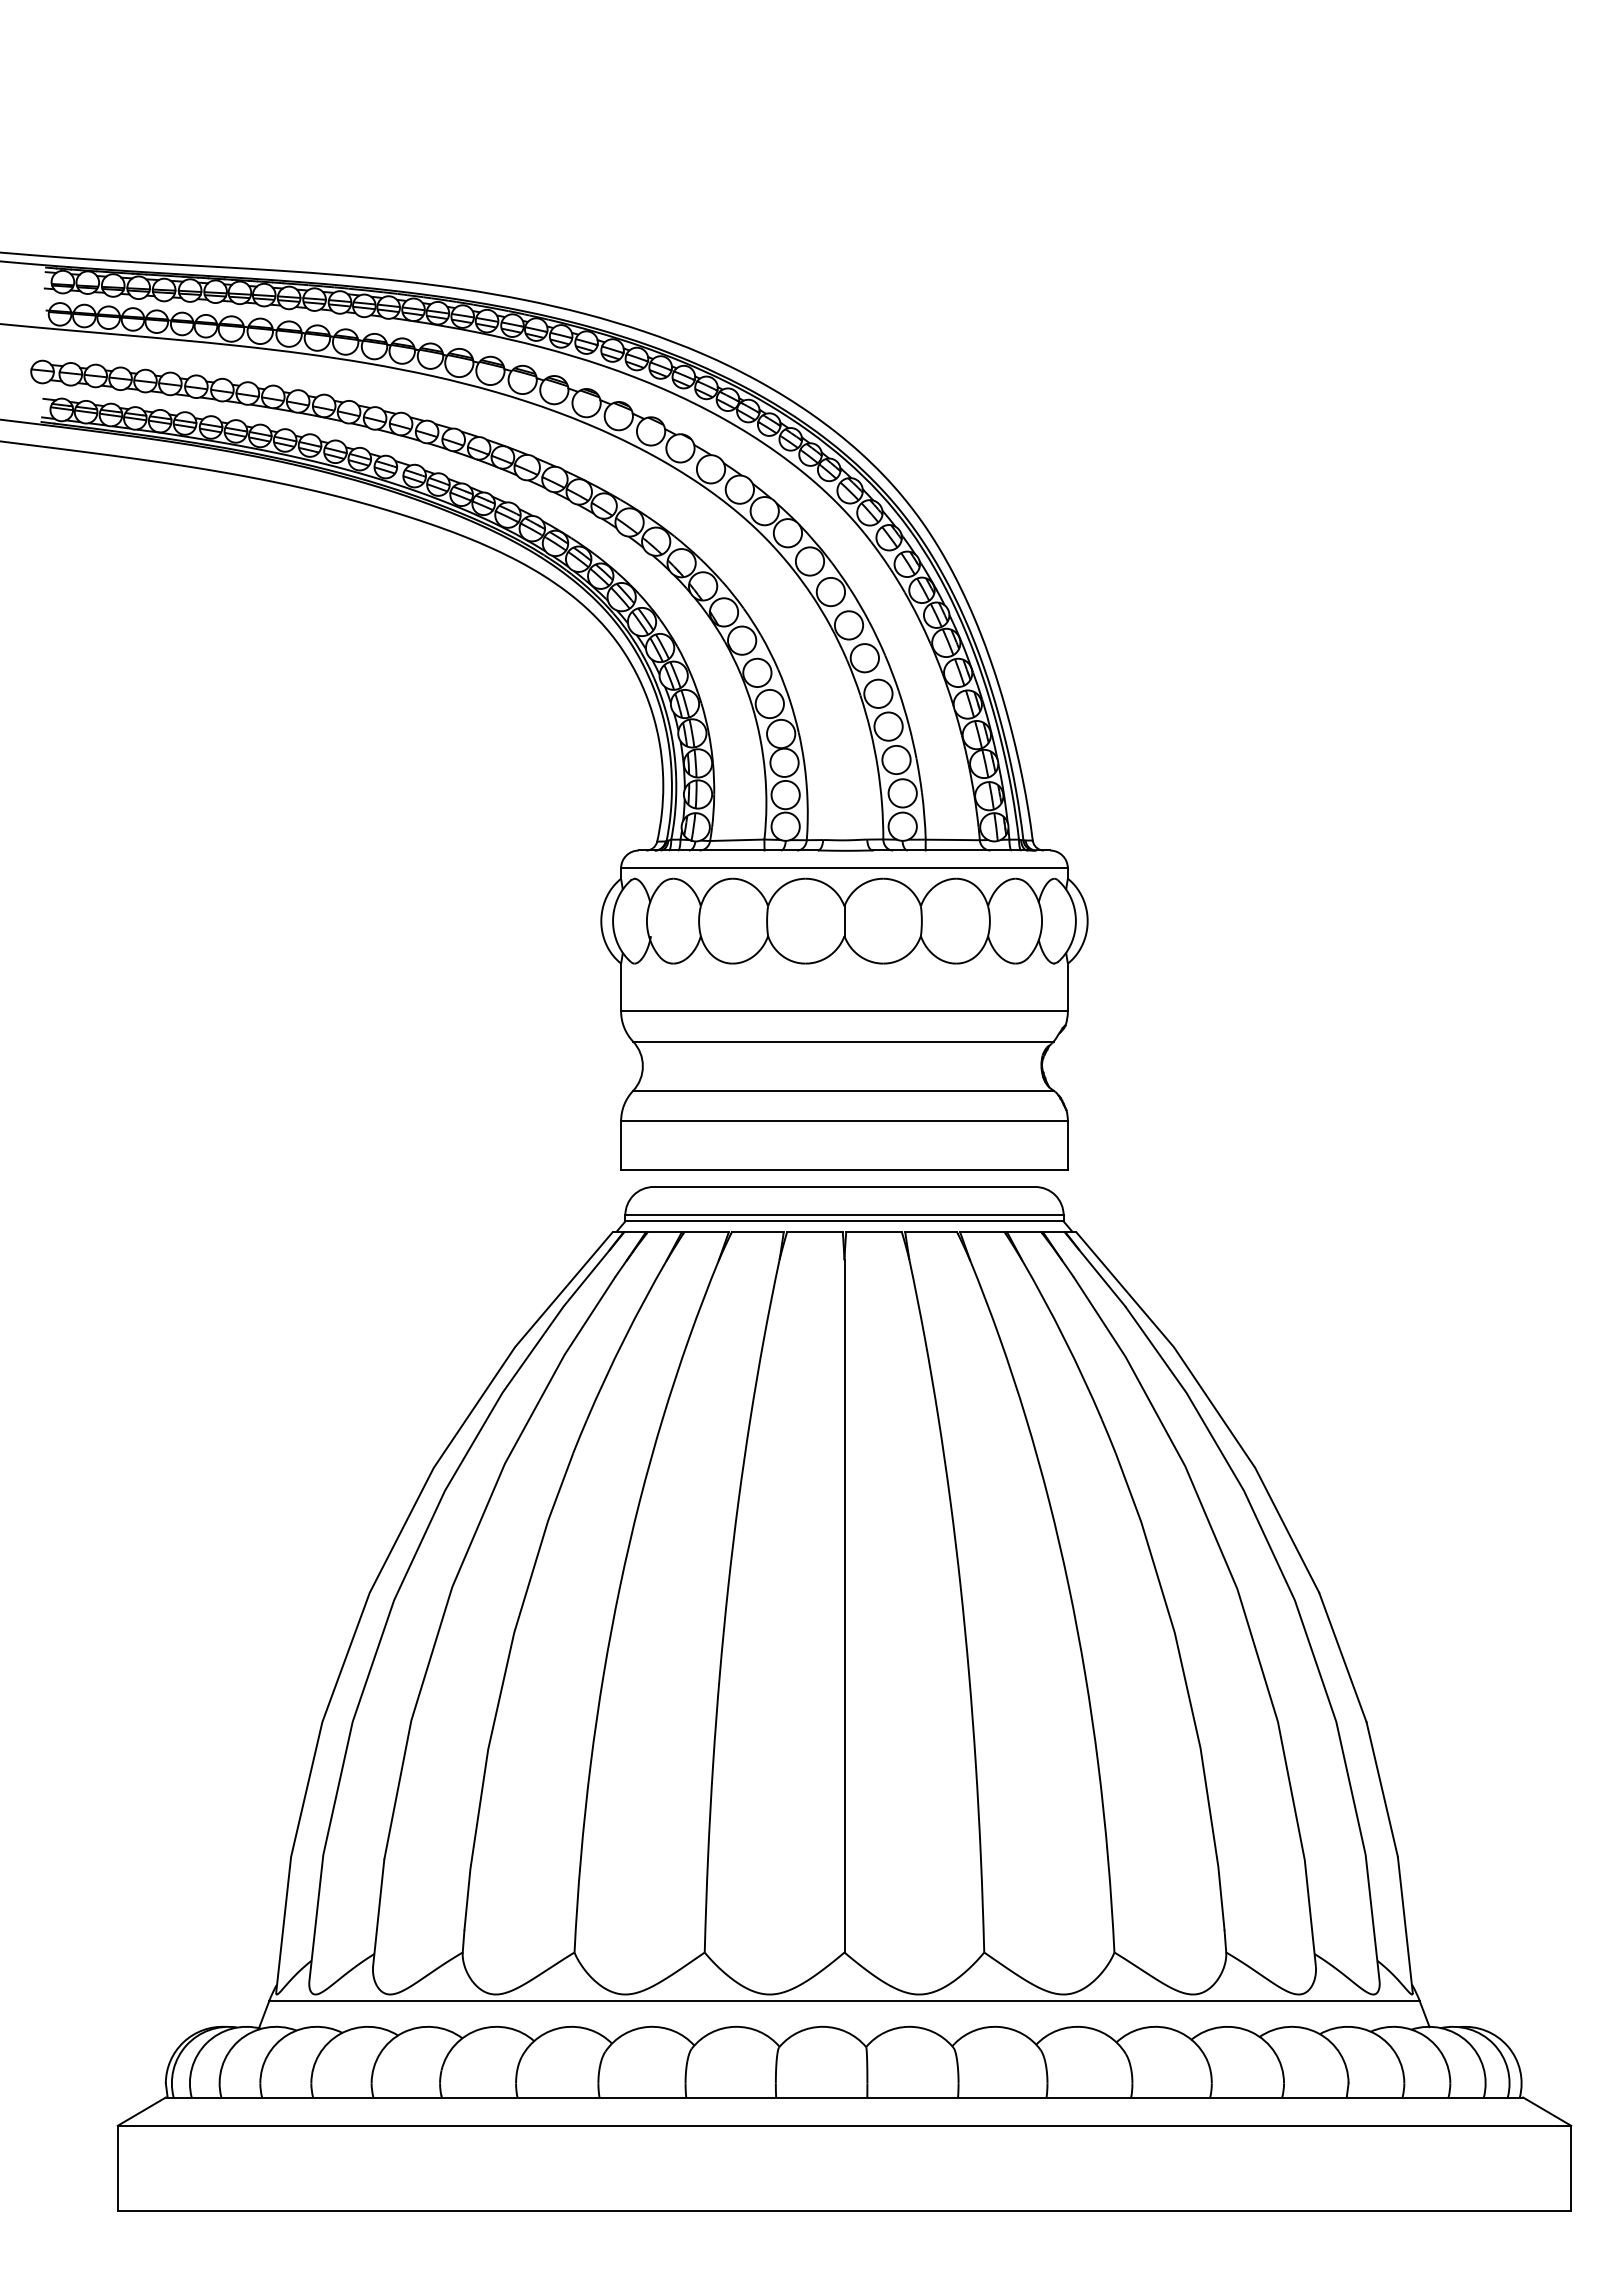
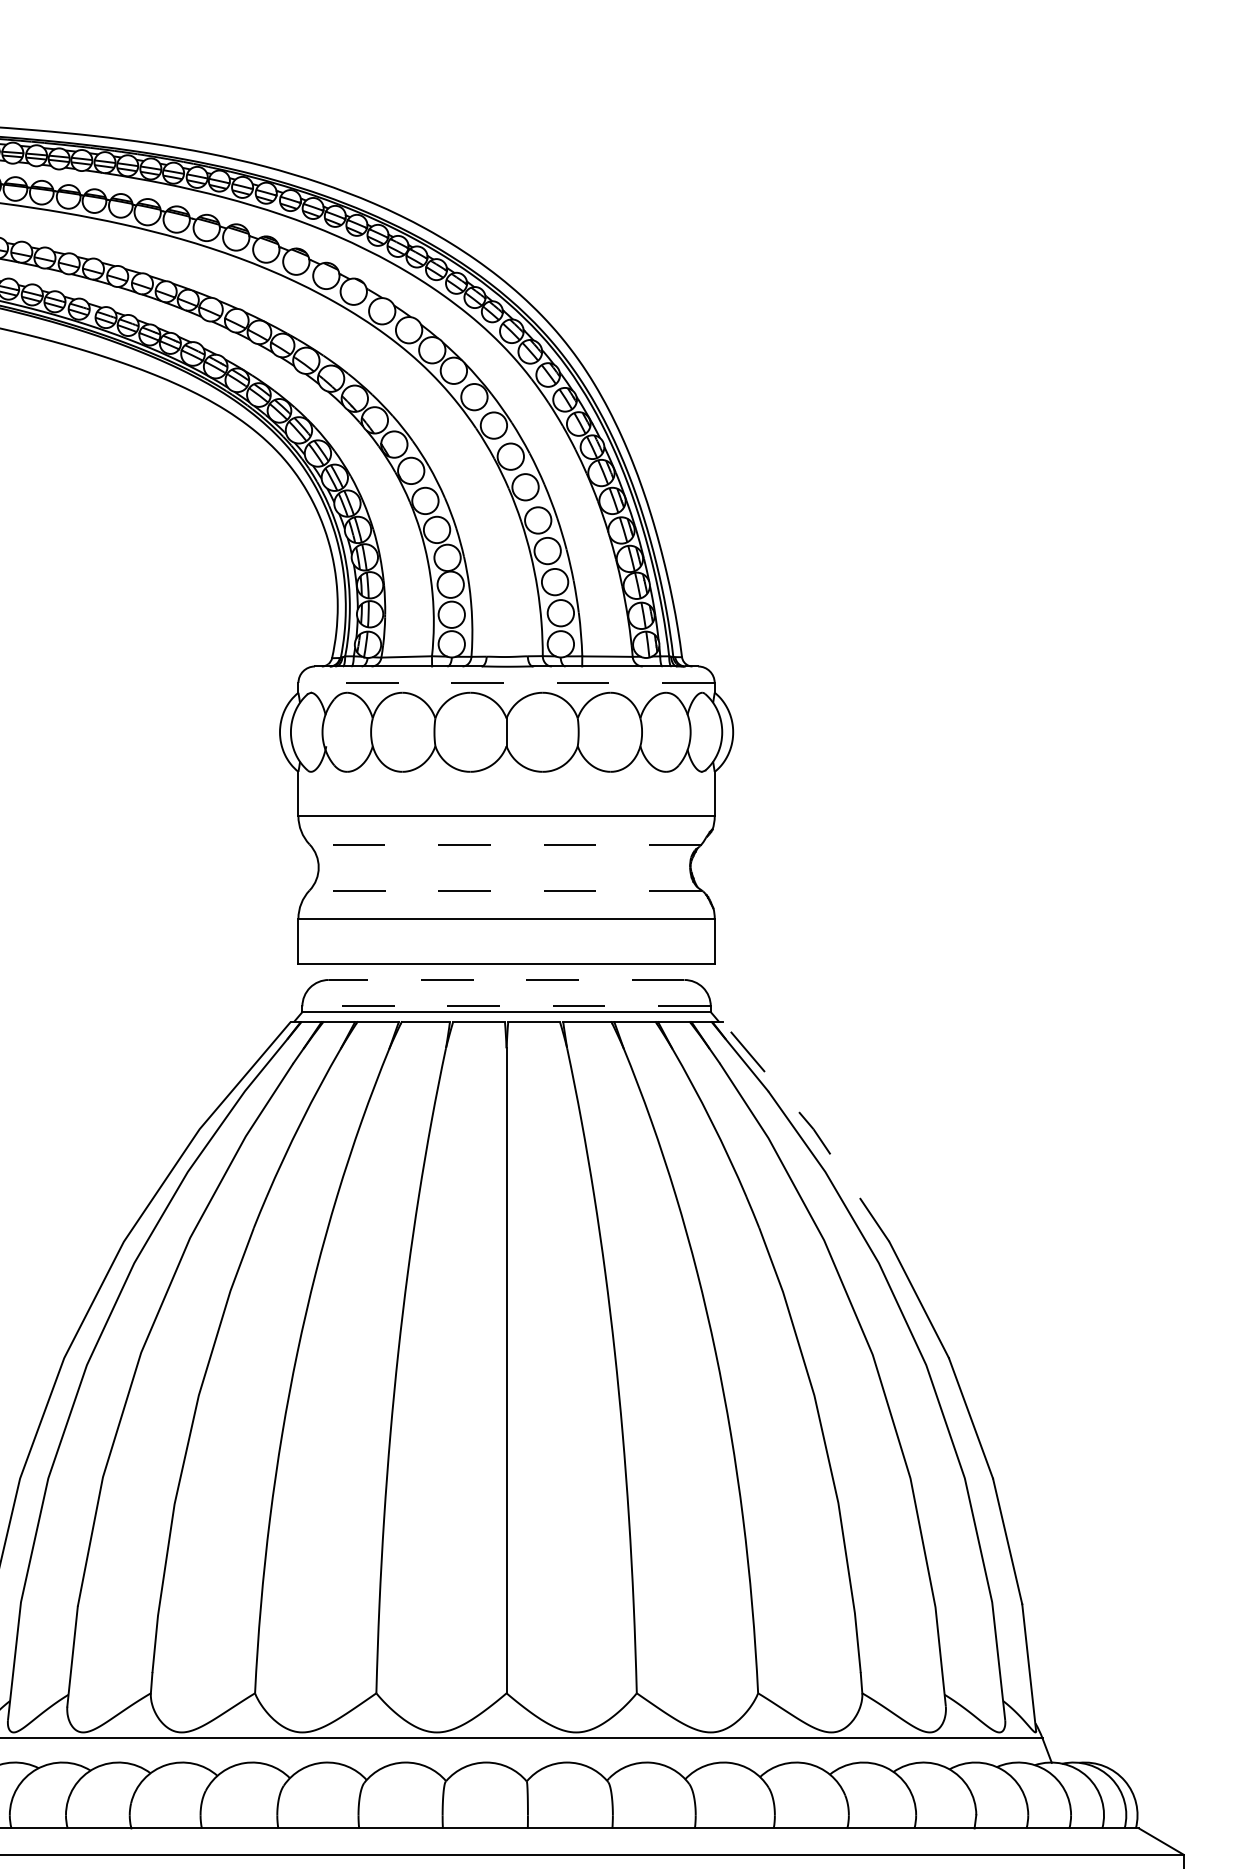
line: (844, 868) -> (506, 683), solid -> dashed
line: (842, 1041) -> (504, 844), solid -> dashed
line: (843, 1090) -> (505, 890), solid -> dashed
line: (844, 1186) -> (506, 979), solid -> dashed
line: (844, 1215) -> (506, 1006), solid -> dashed
line: (1172, 1345) -> (812, 1127), solid -> dashed

